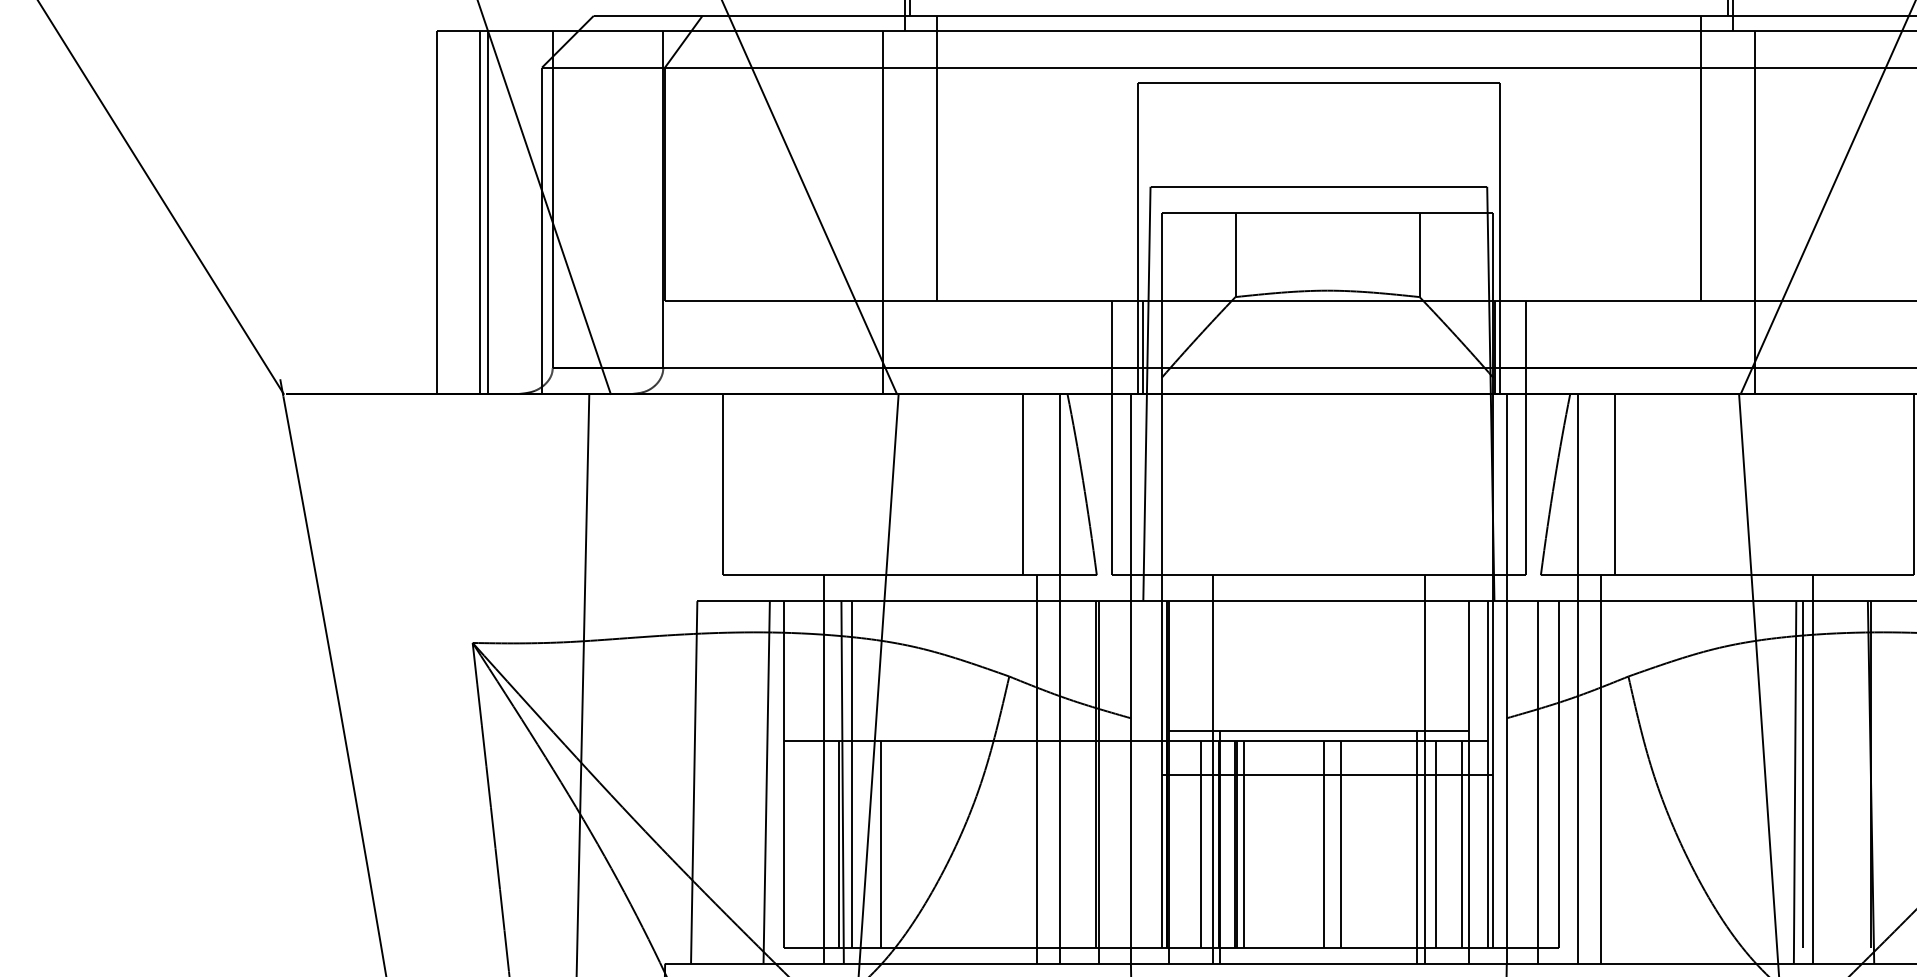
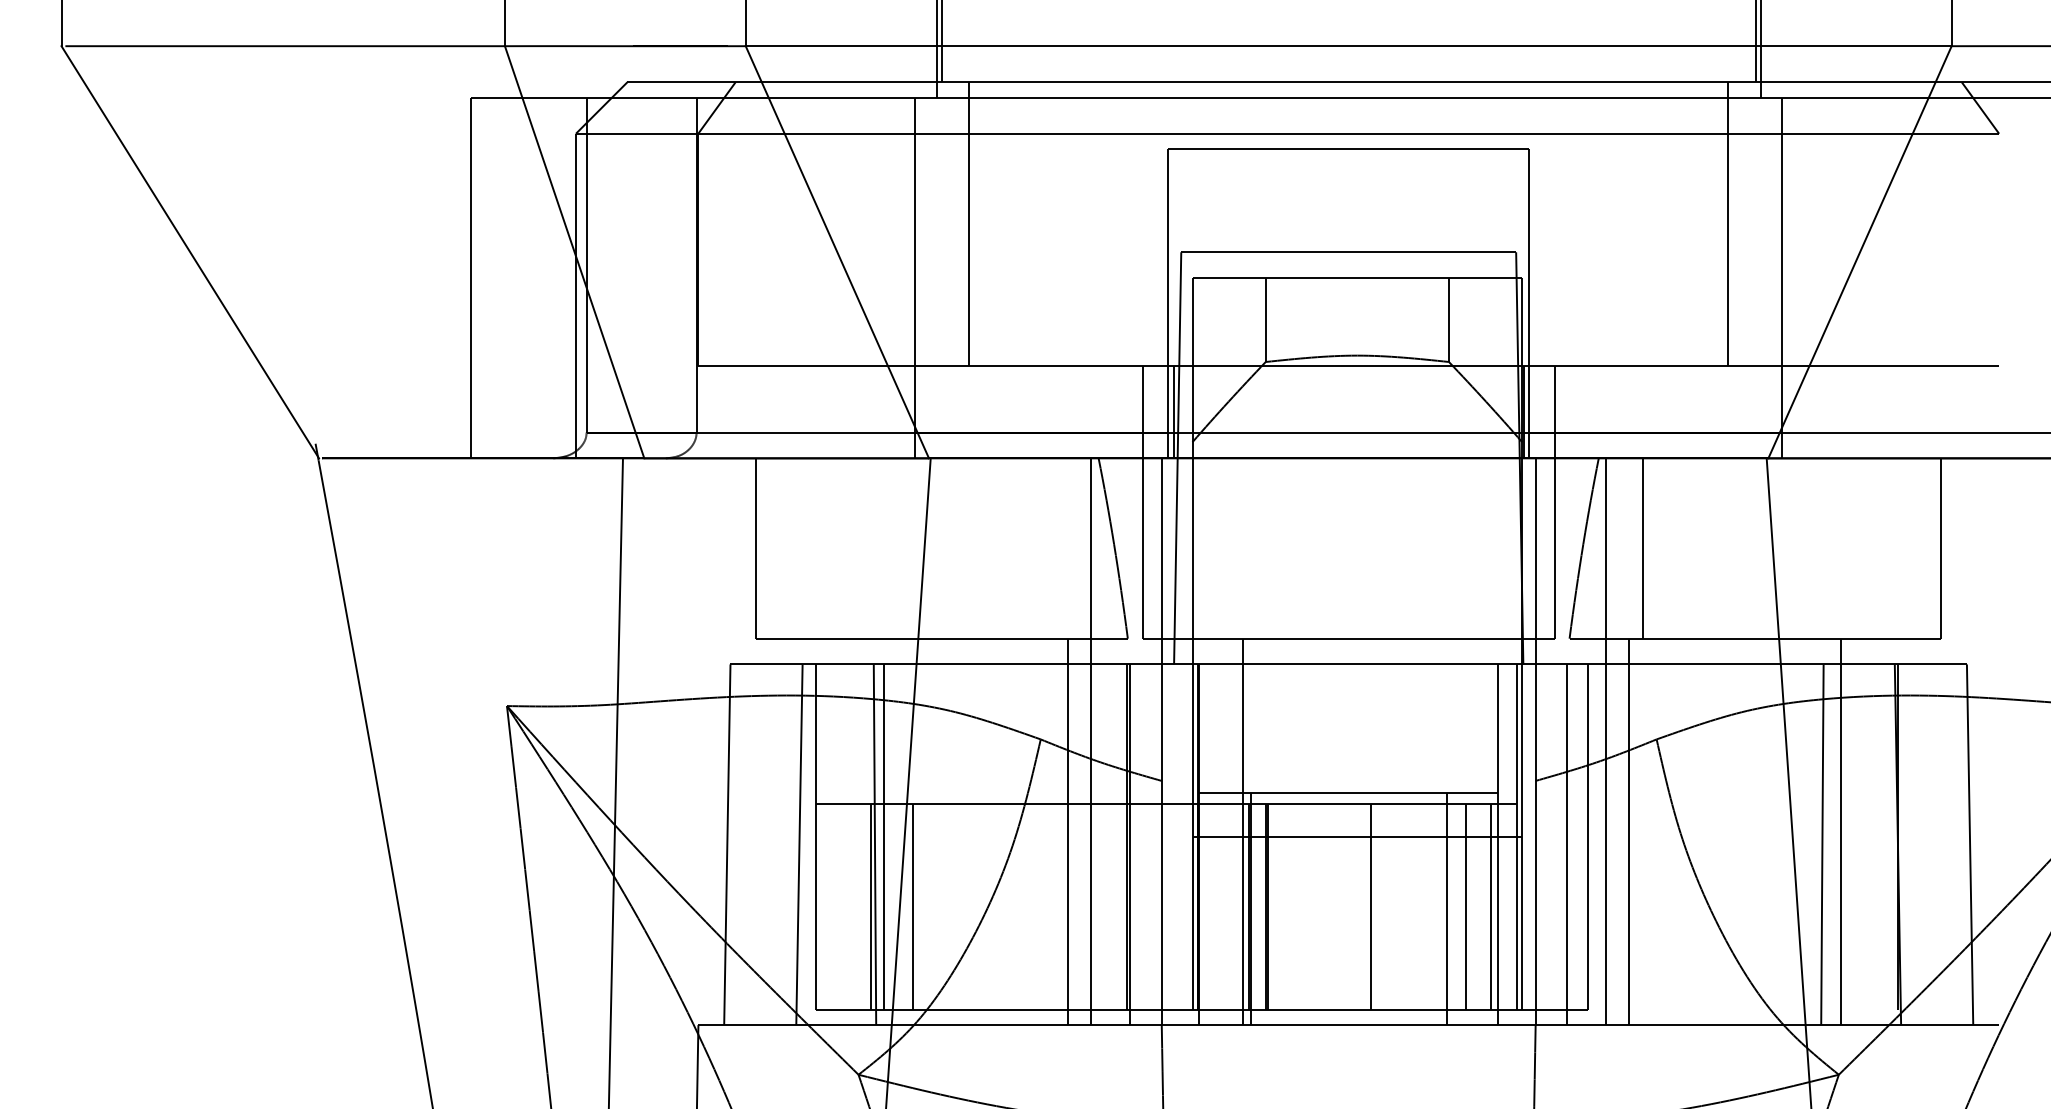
line: (480, 212) -> (514, 277), removed
line: (488, 212) -> (522, 277), removed
line: (1023, 484) -> (1054, 548), removed
line: (824, 769) -> (856, 831), removed
line: (1425, 769) -> (1454, 831), removed
line: (1803, 774) -> (1830, 836), removed
line: (1201, 844) -> (1231, 906), removed
line: (1244, 844) -> (1274, 906), removed
line: (1323, 844) -> (1353, 906), removed

